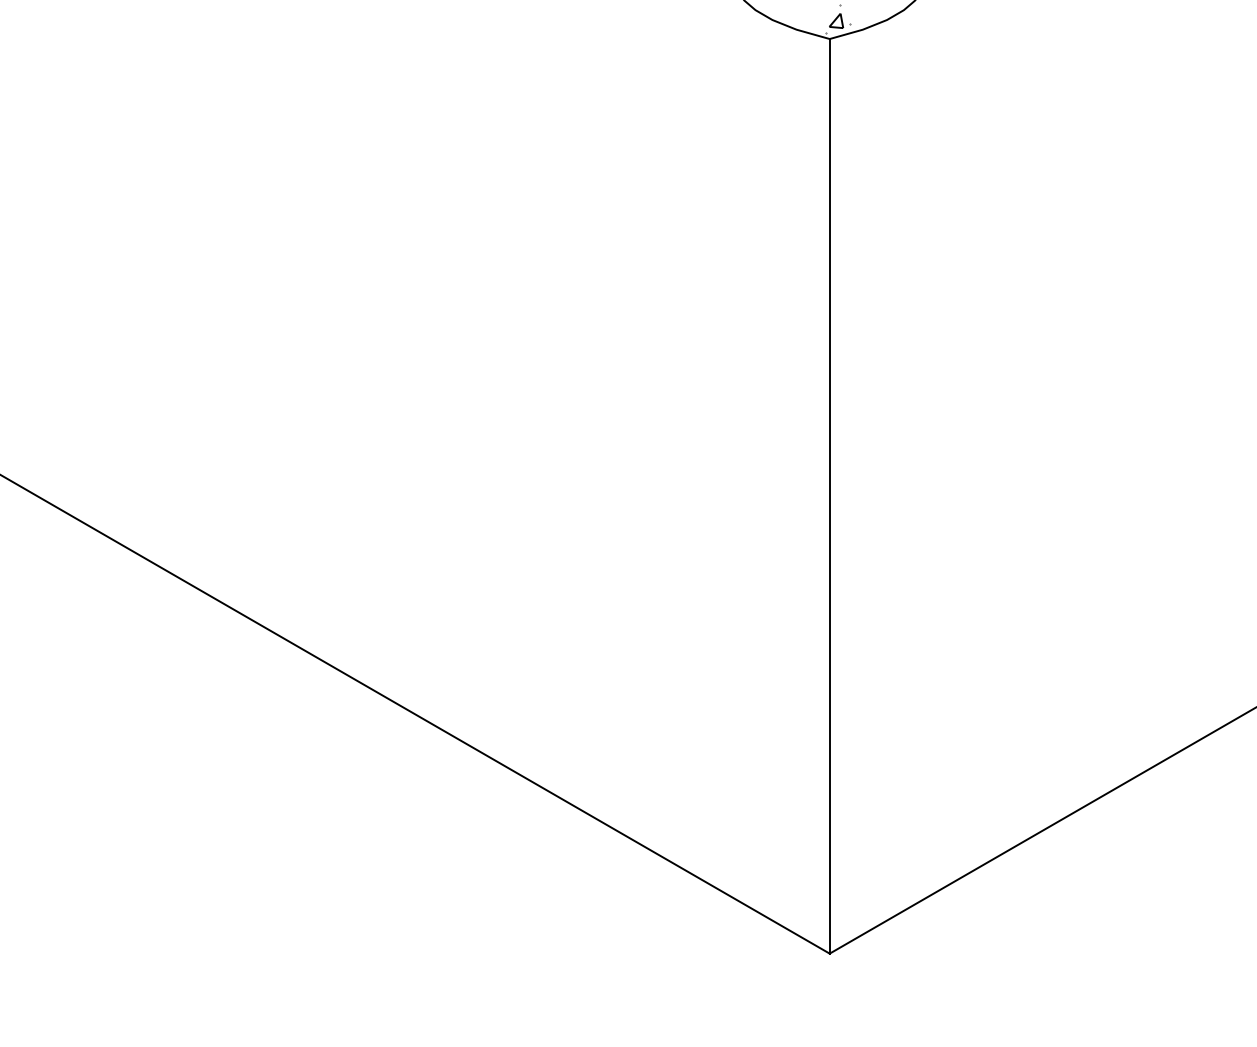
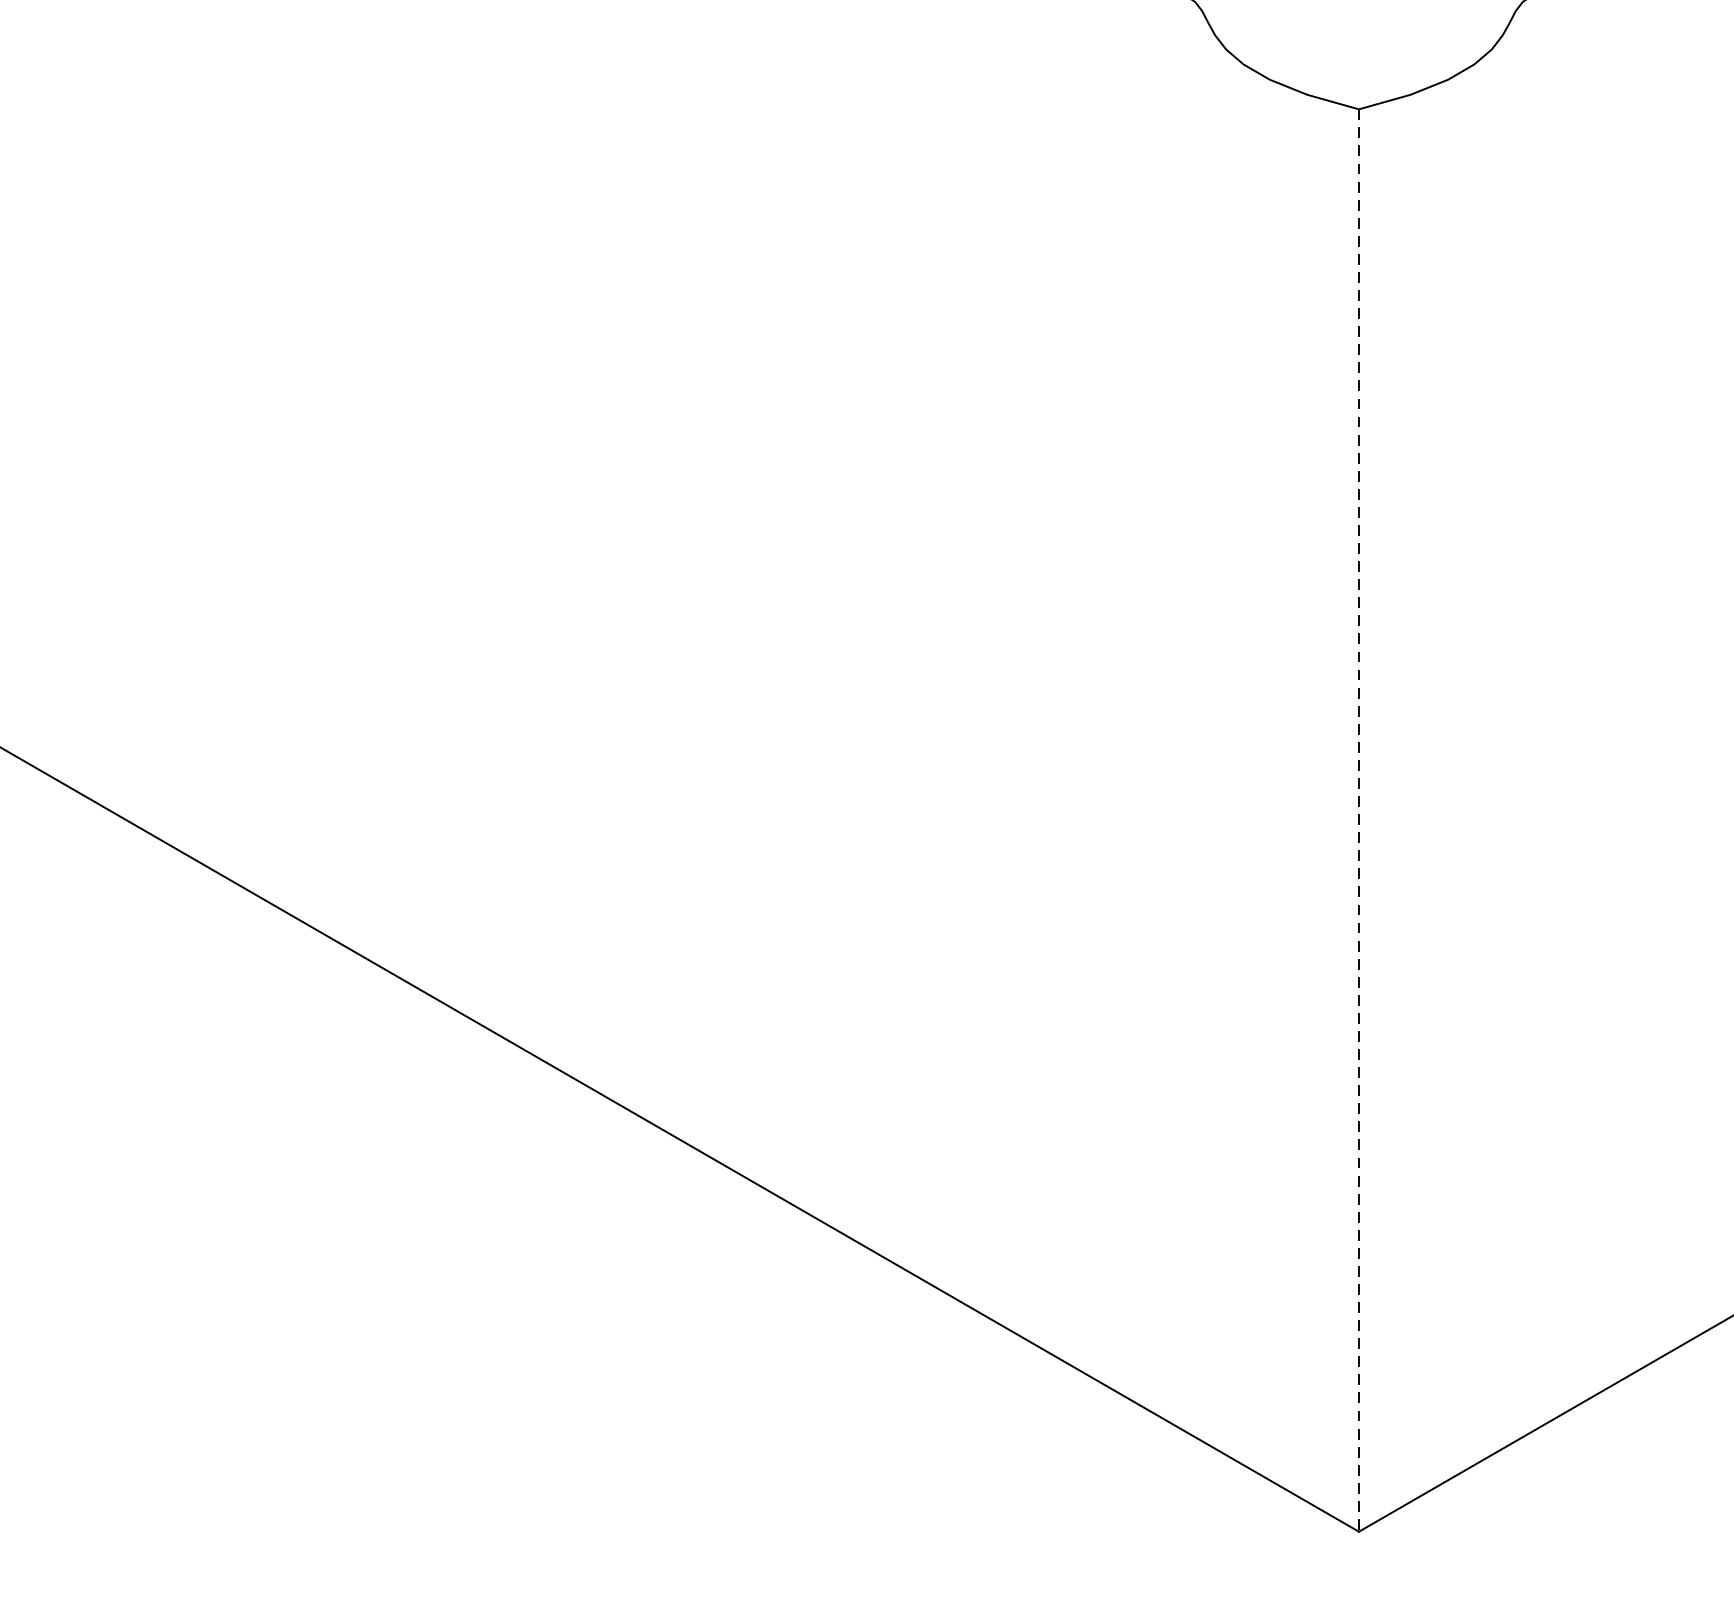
hatch: (837, 18) -> (1371, 77), removed
line: (829, 496) -> (1358, 820), solid -> dashed

